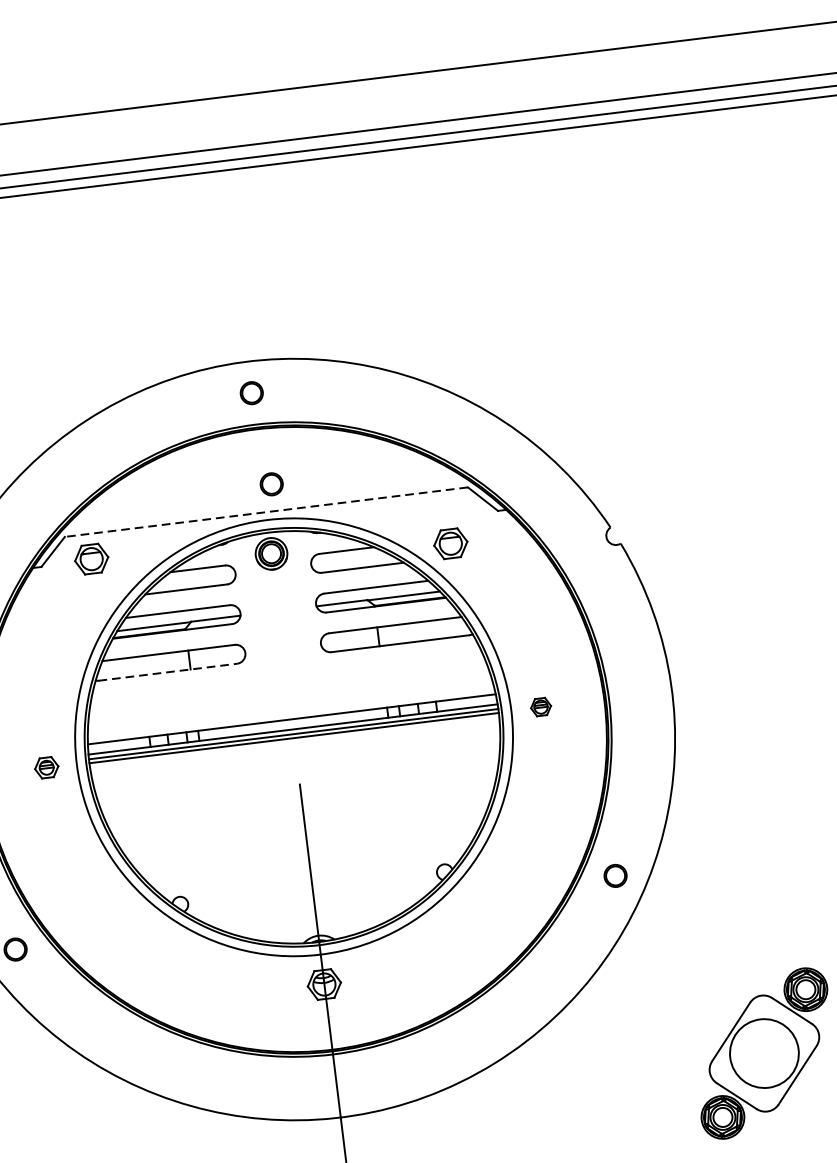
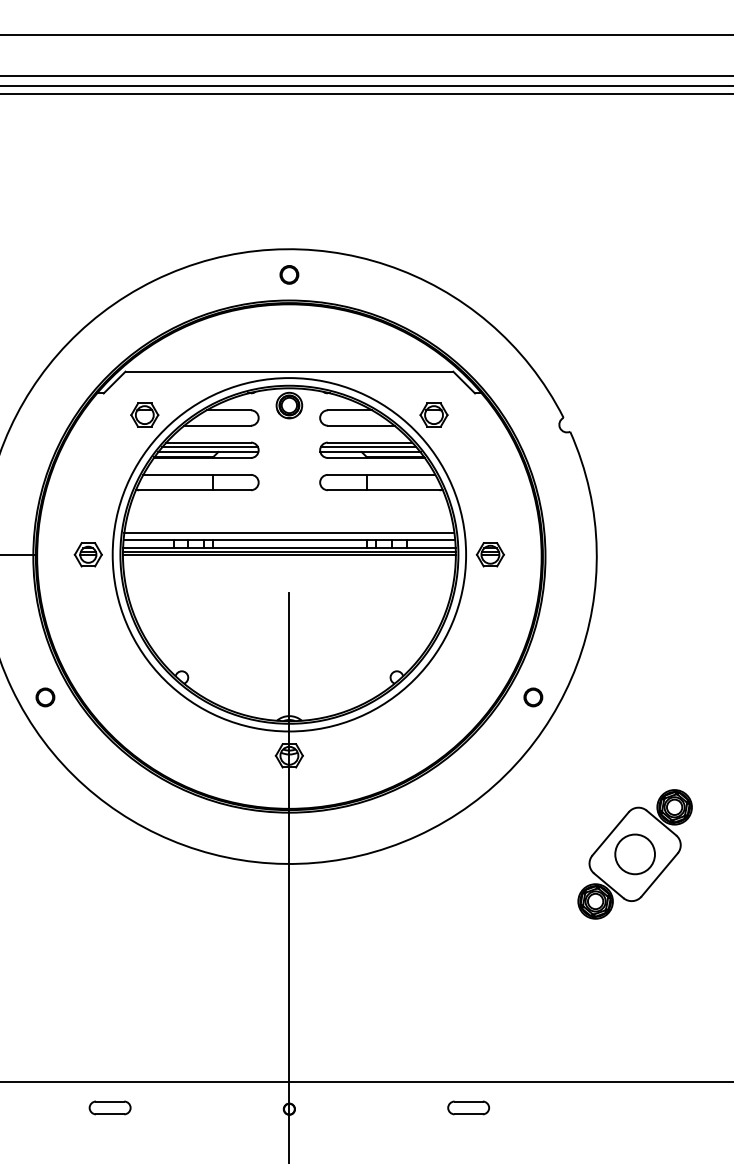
part: (271, 483) -> (296, 349), removed
line: (266, 511) -> (289, 371), dashed -> solid
part: (91, 558) -> (144, 414), moved
line: (375, 593) -> (368, 447), added
line: (180, 617) -> (210, 447), added
line: (168, 672) -> (195, 490), dashed -> solid
part: (540, 706) -> (489, 554), size x1.67
line: (290, 711) -> (289, 533), added
part: (45, 767) -> (87, 554), size x1.43
circle: (763, 1053) -> (634, 854), size x0.71

